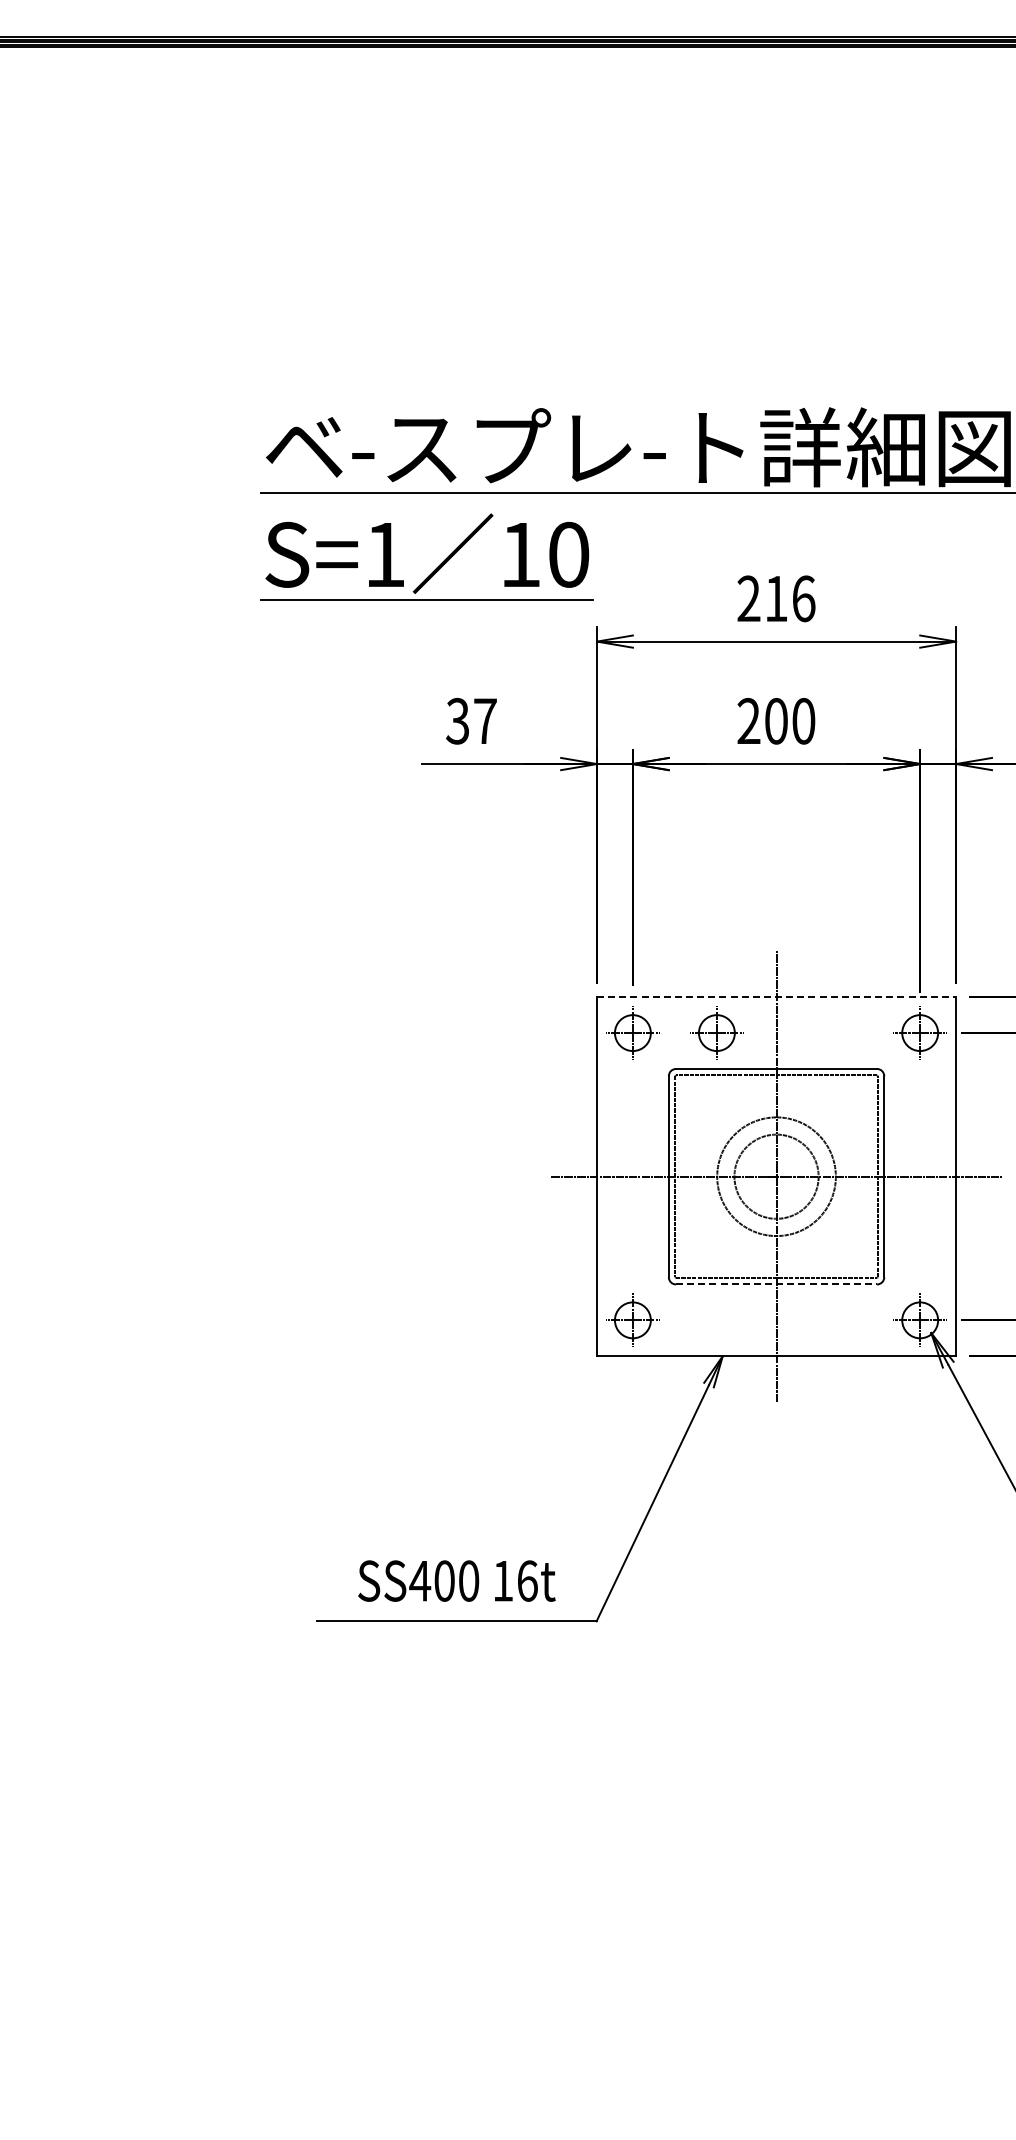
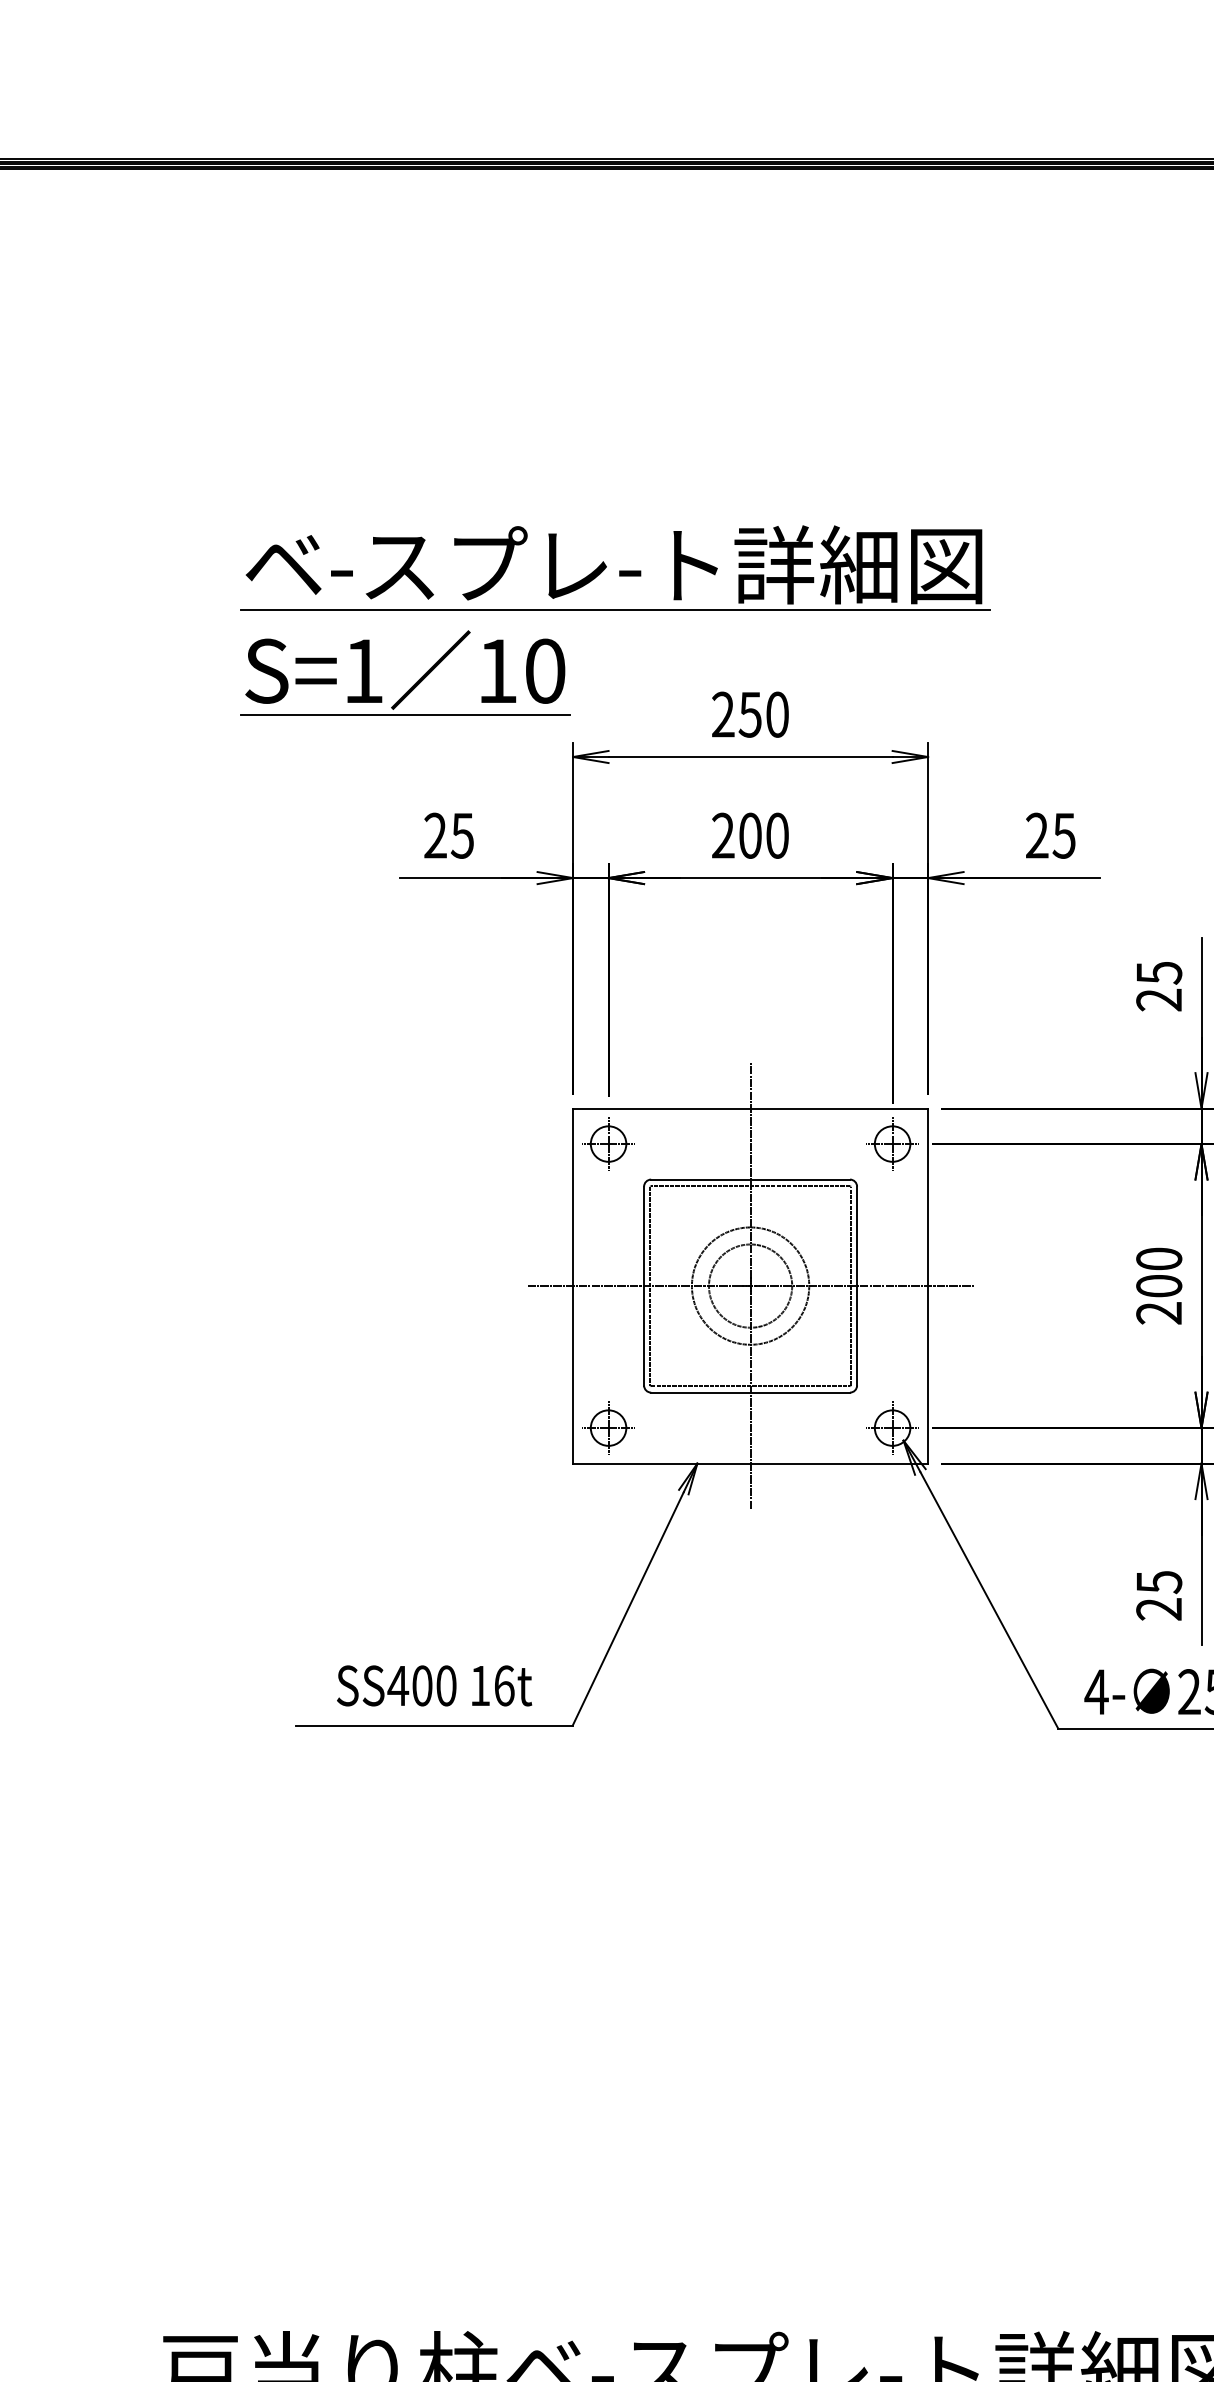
text: (789, 598) -> (763, 714), 216 -> 250
text: (471, 720) -> (448, 835), 37 -> 25
line: (776, 997) -> (750, 1108), dashed -> solid
part: (716, 1032) -> (691, 1143), removed
line: (777, 1284) -> (751, 1392), dashed -> solid

